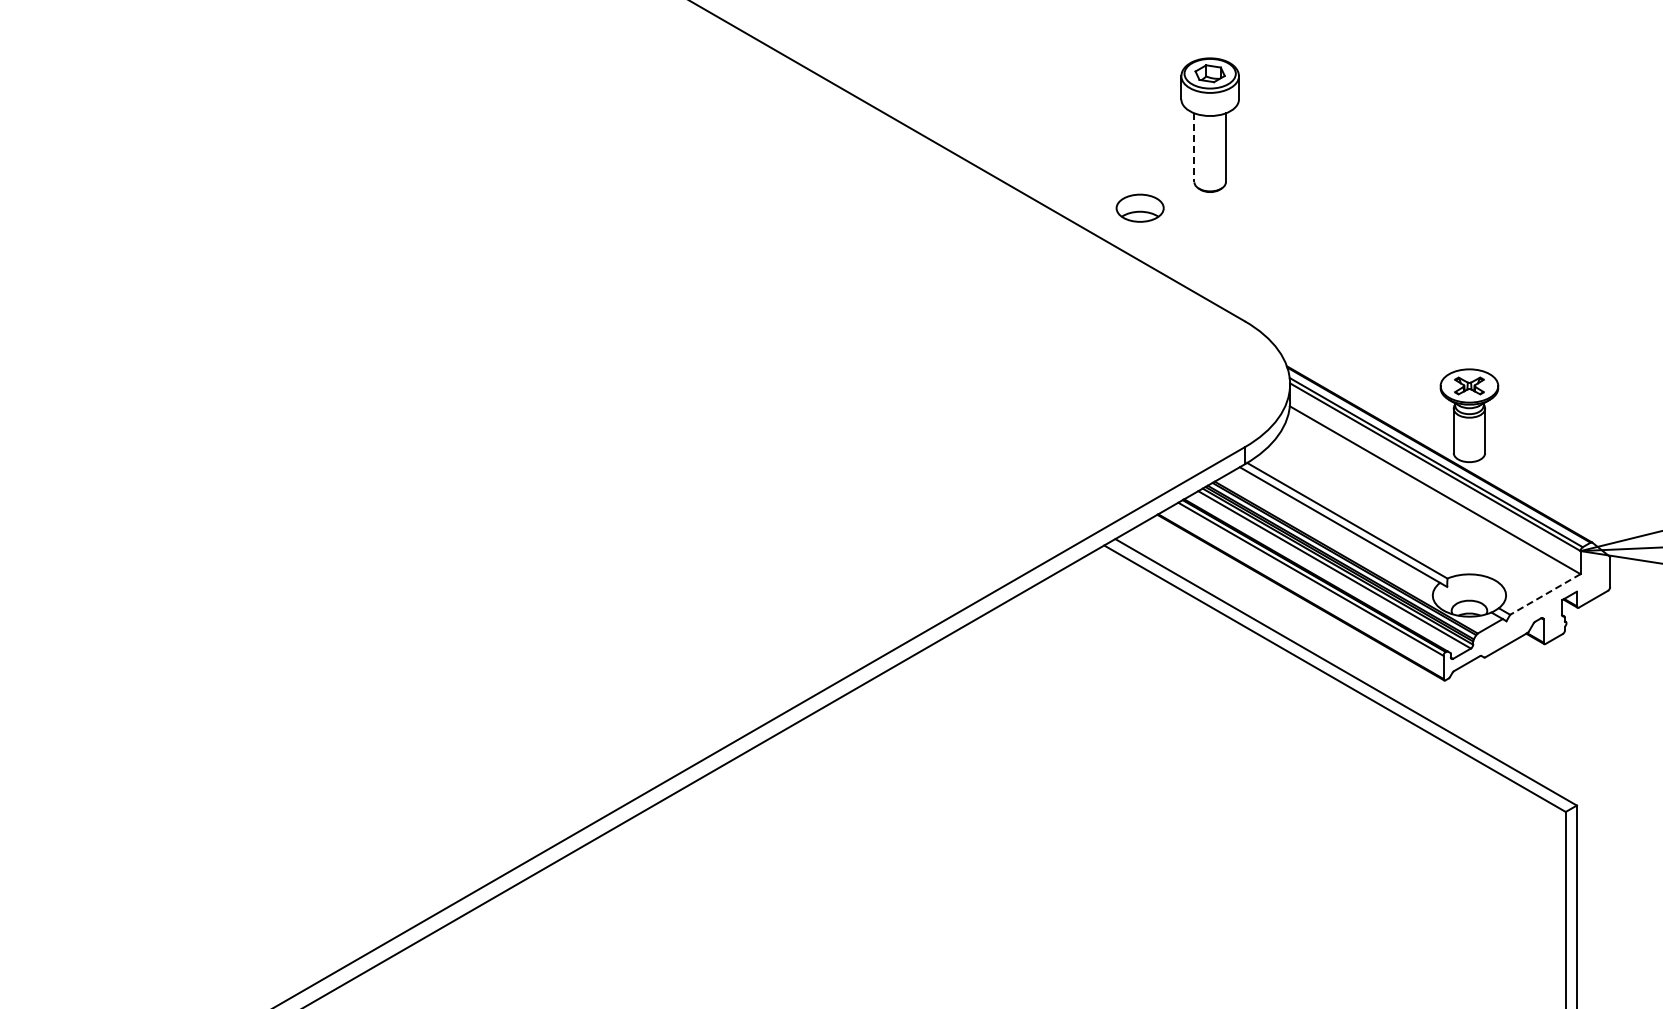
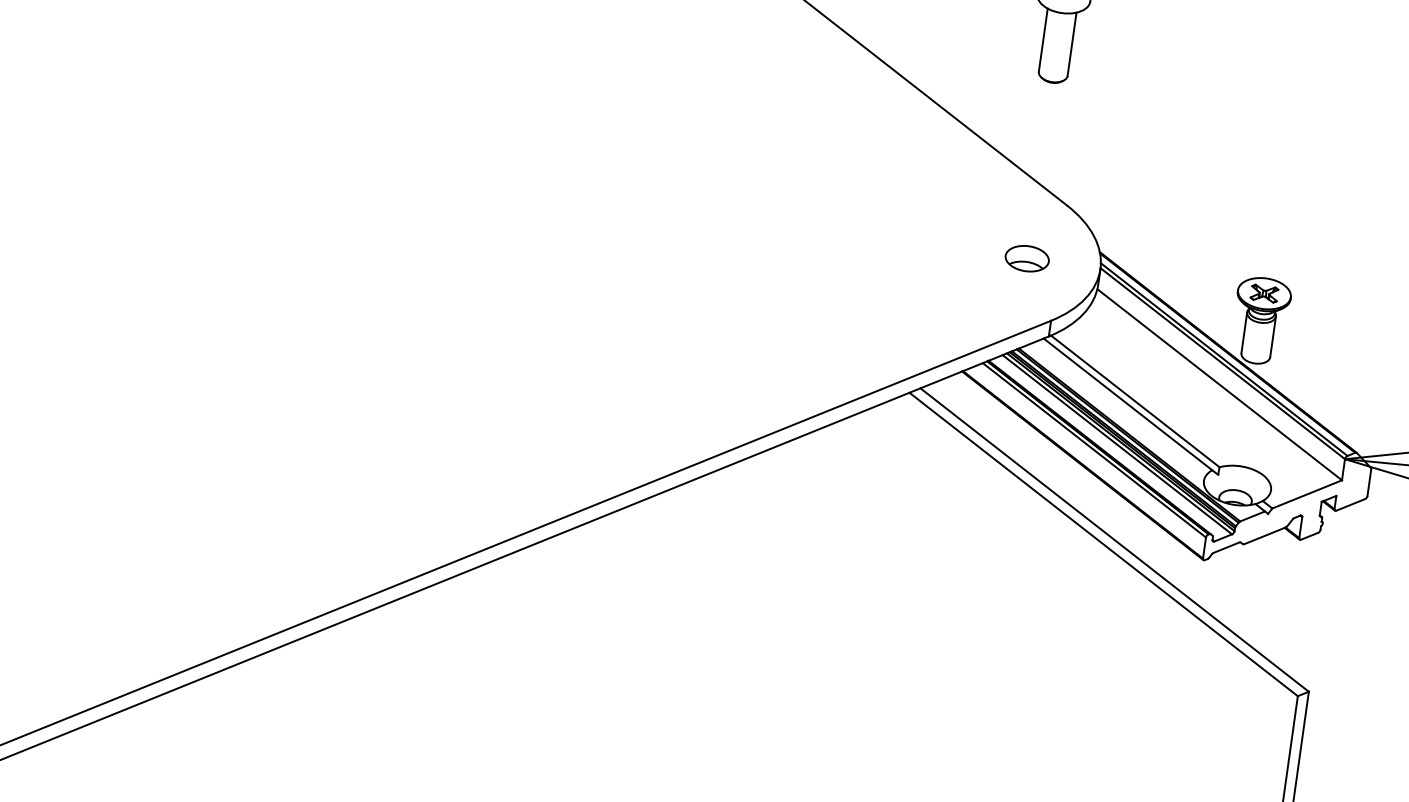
line: (1194, 148) -> (1043, 40), dashed -> solid
part: (1139, 207) -> (1026, 257), moved
line: (1545, 594) -> (1307, 494), dashed -> solid

